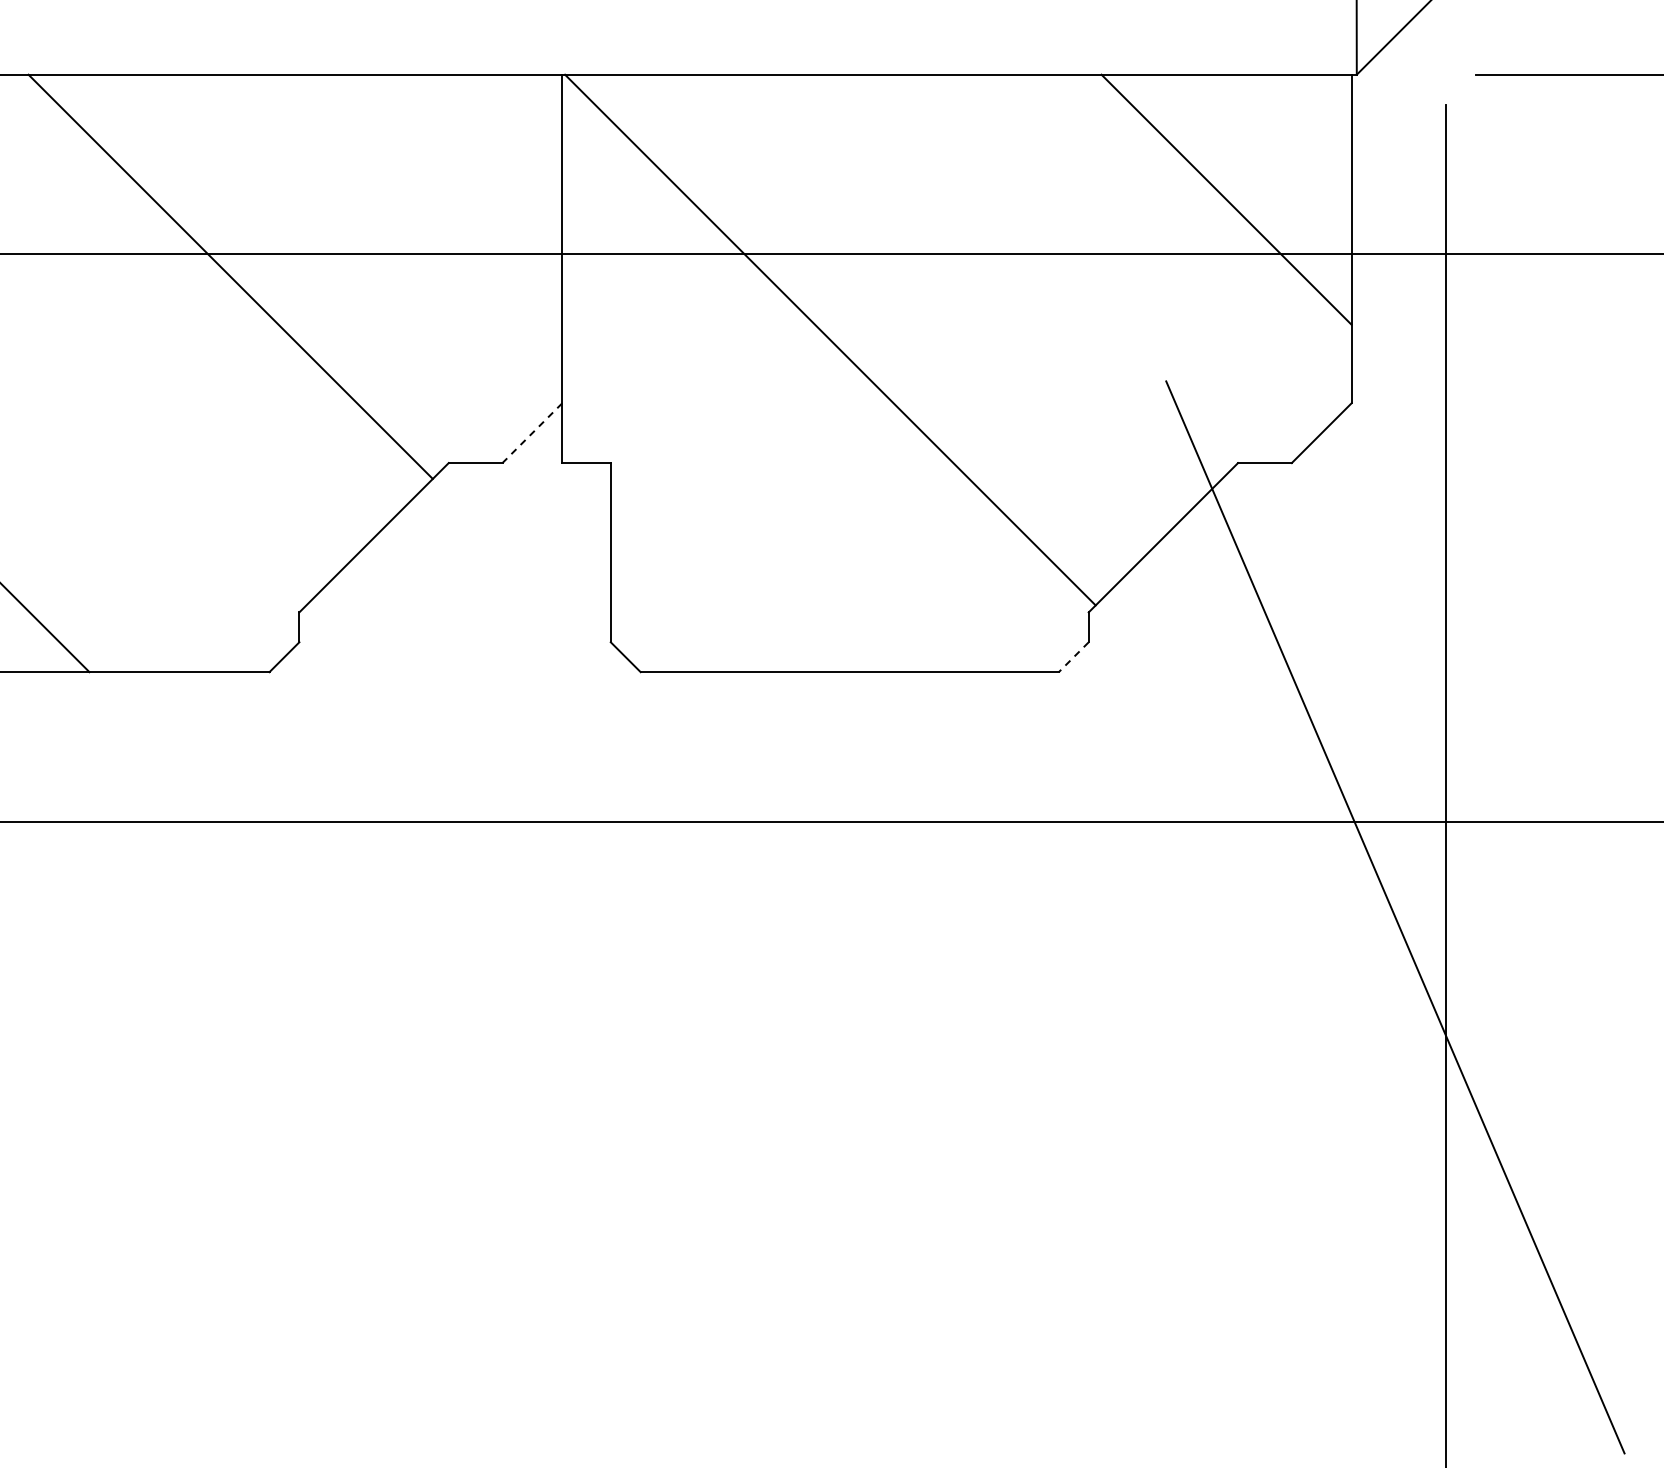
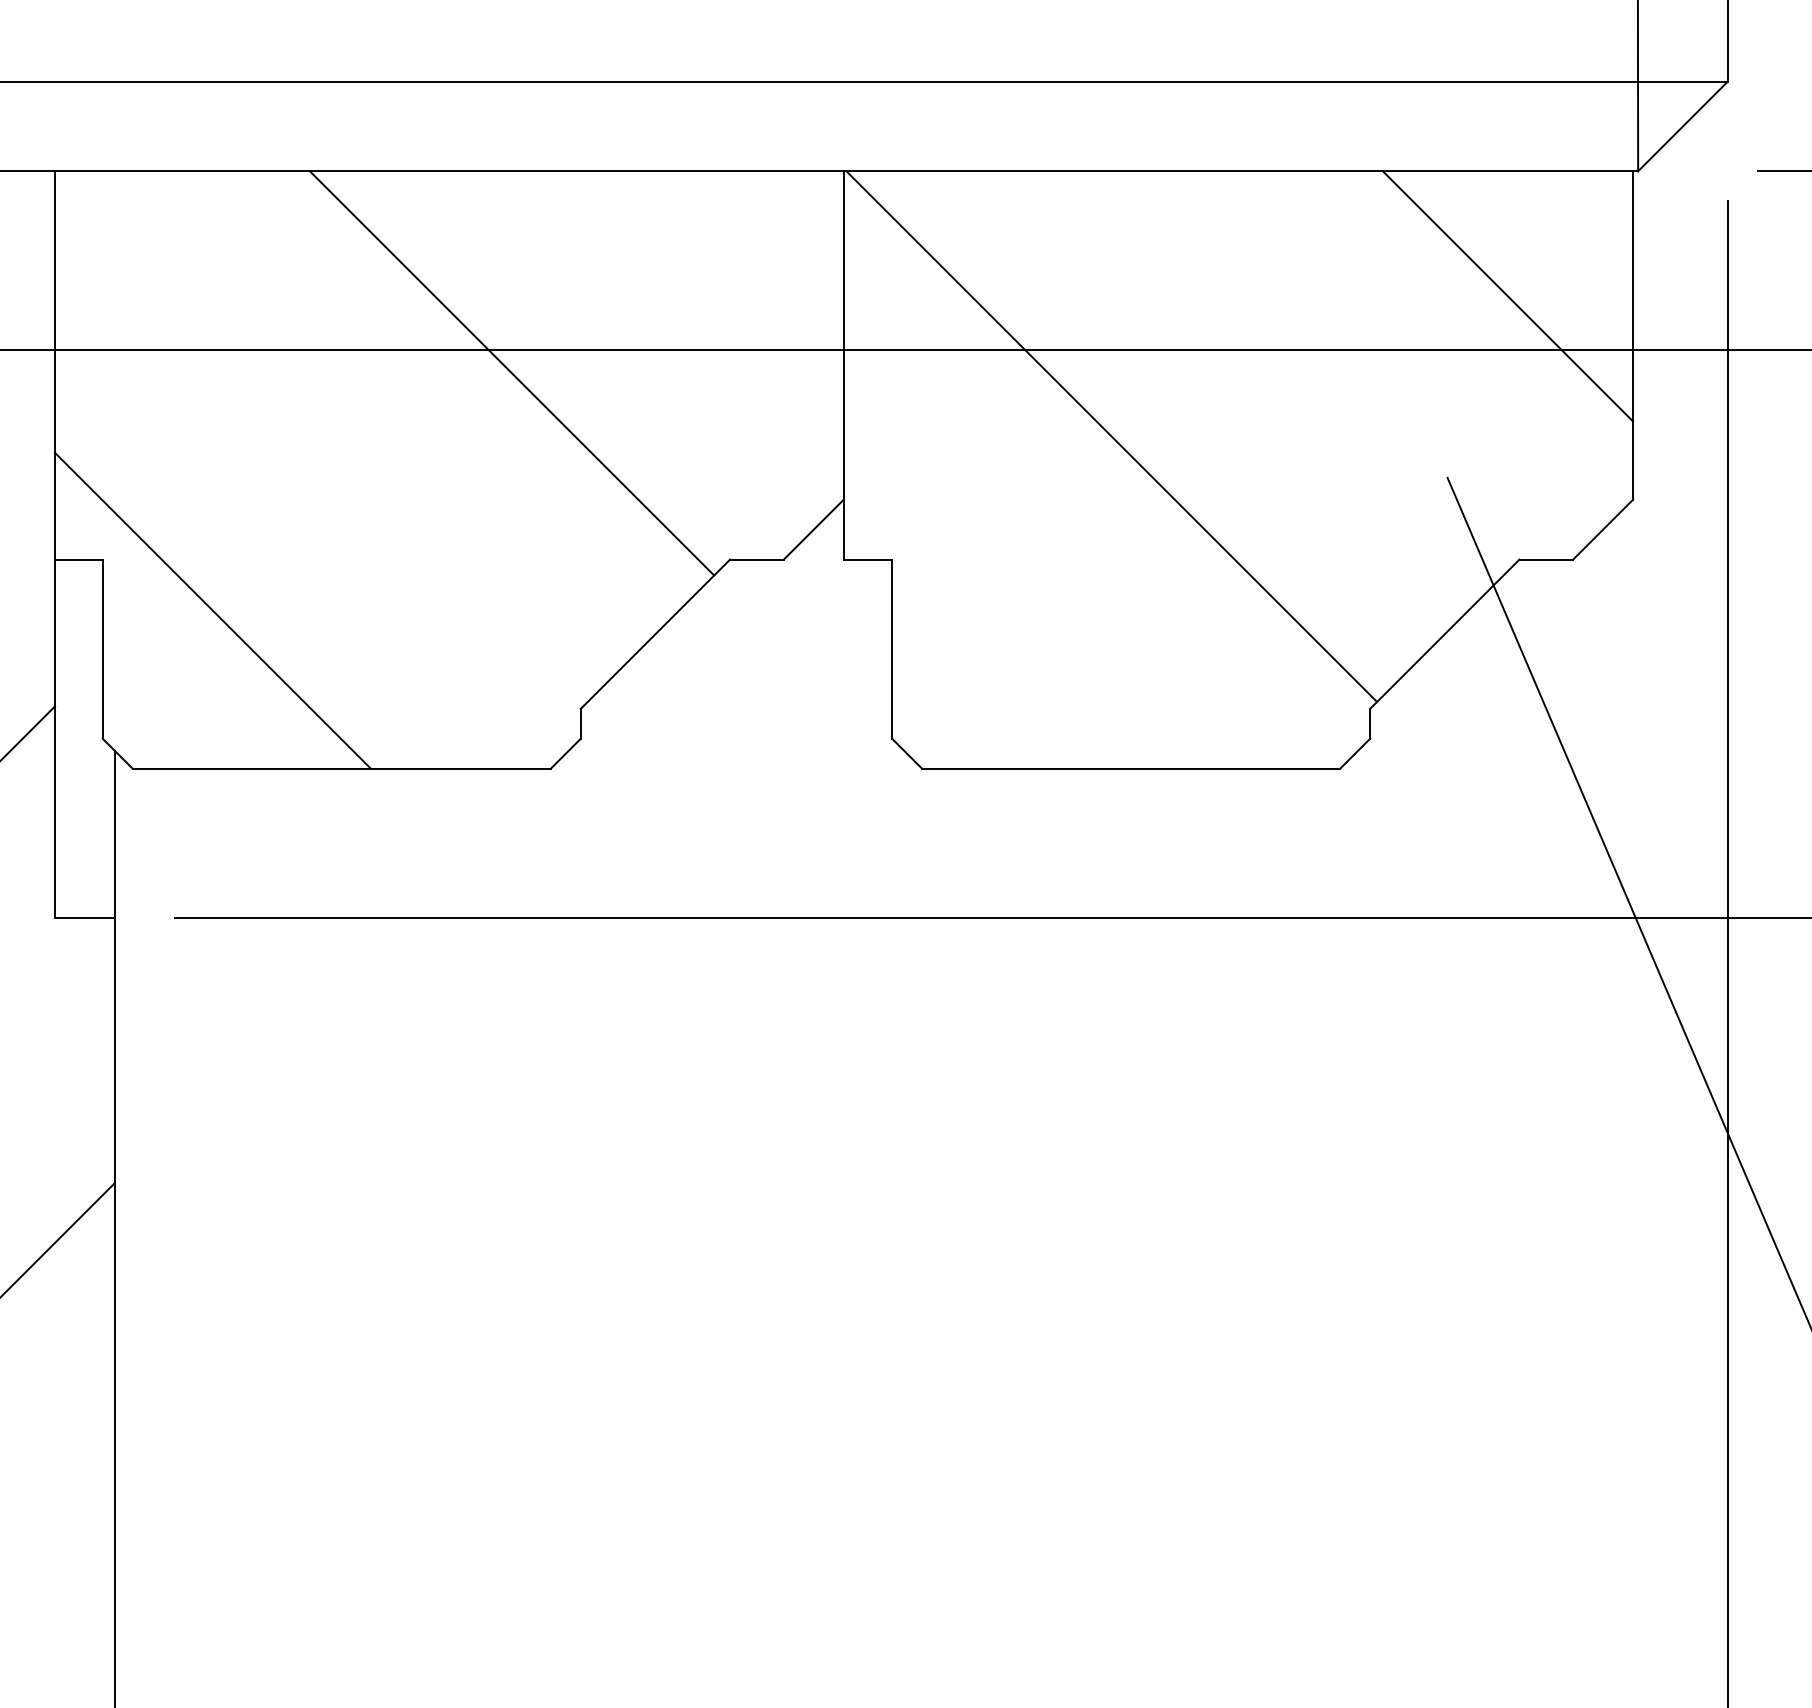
line: (532, 433) -> (813, 530), dashed -> solid
line: (1073, 657) -> (1354, 754), dashed -> solid

